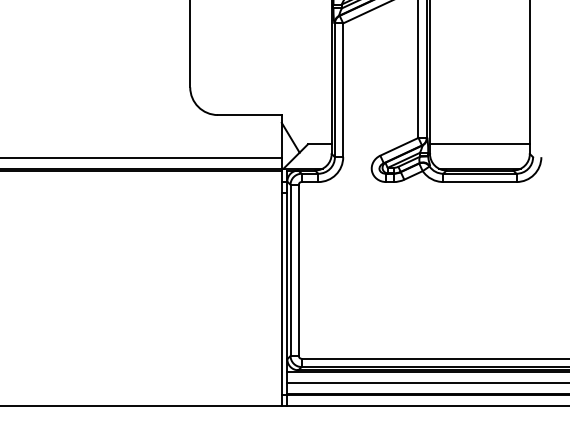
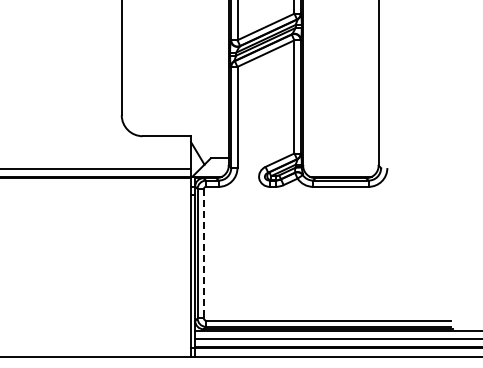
line: (479, 144) -> (340, 158), removed
line: (298, 270) -> (203, 253), solid -> dashed

